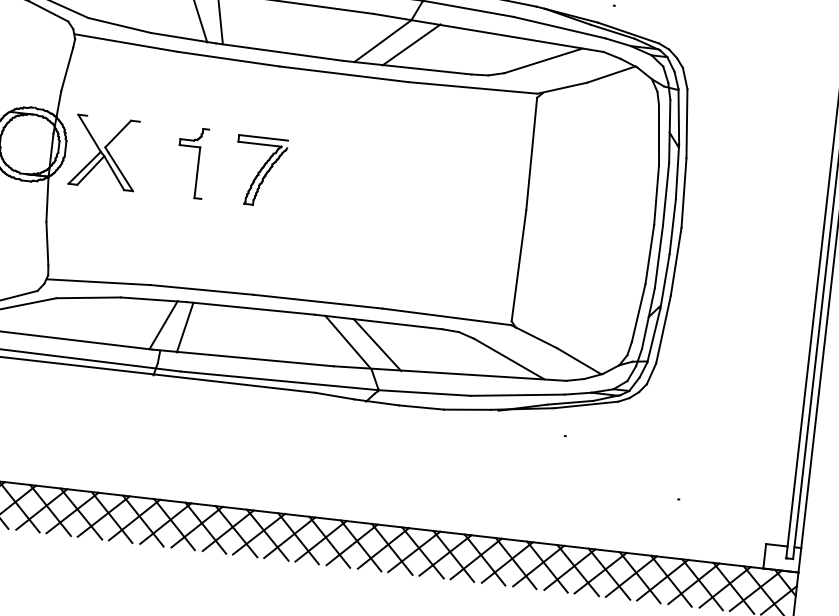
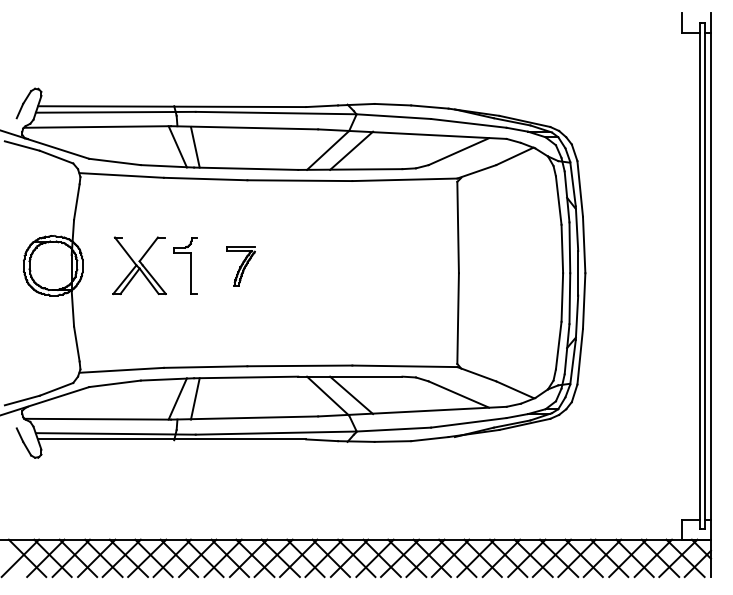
part: (104, 152) -> (139, 265), moved
part: (259, 171) -> (240, 266), size x0.7

